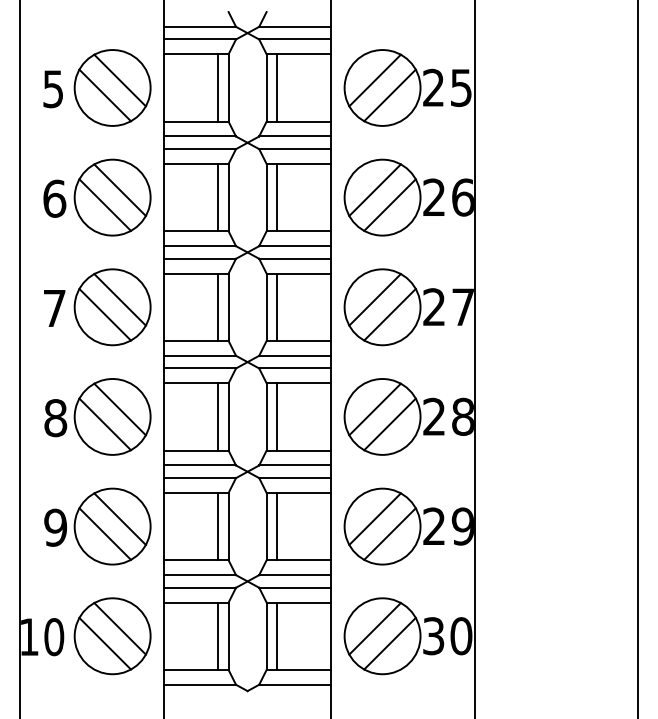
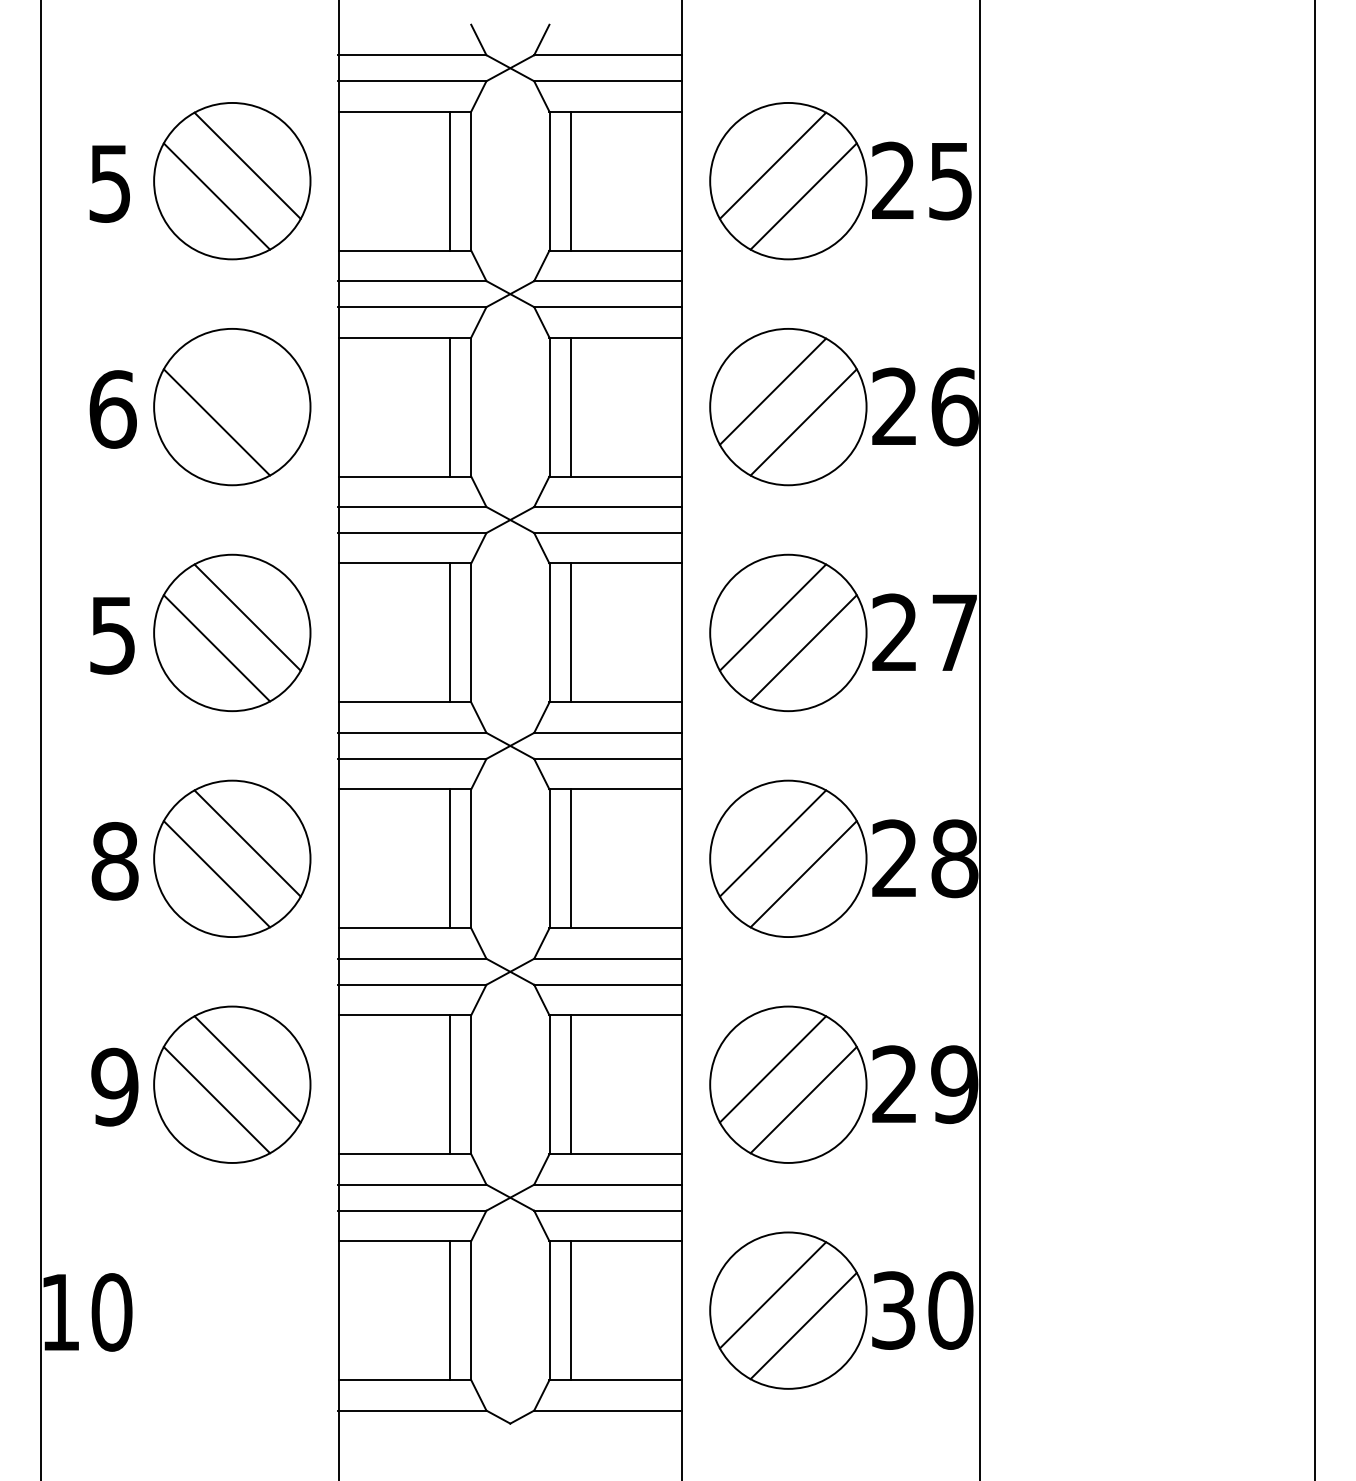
line: (119, 189) -> (246, 390), removed
text: (54, 308) -> (112, 635), 7 -> 5
part: (112, 636) -> (231, 1311), removed

